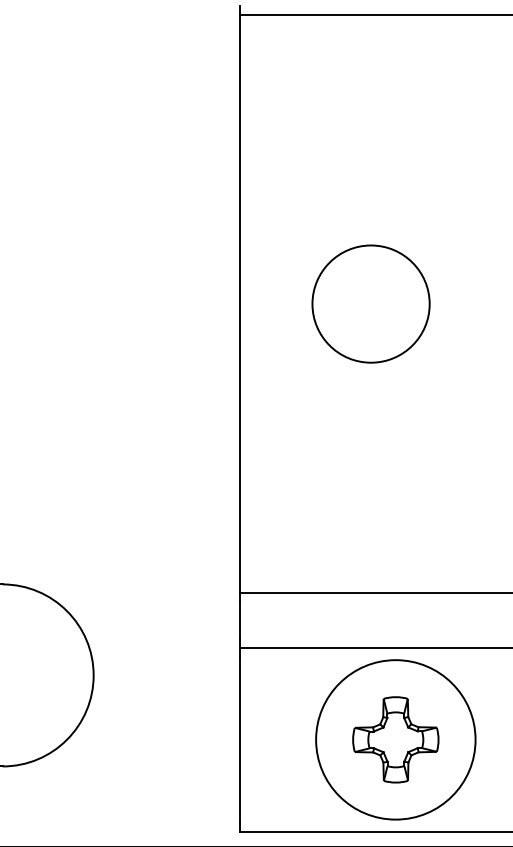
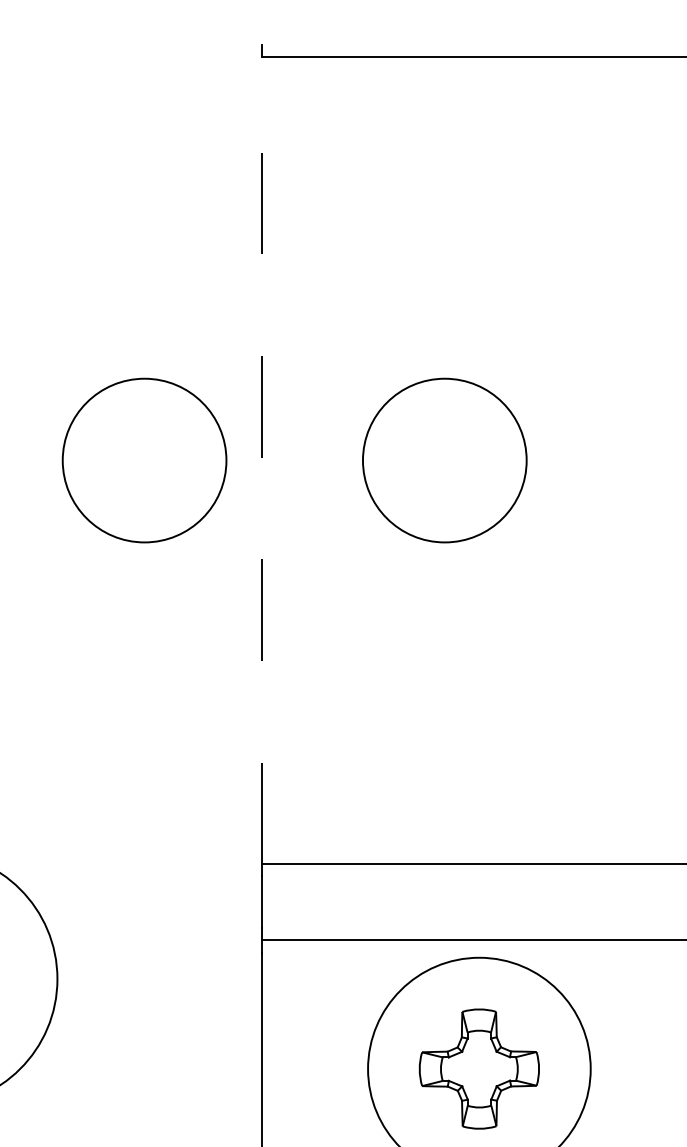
circle: (155, 303) -> (143, 459), added
line: (240, 303) -> (262, 459), solid -> dashed

